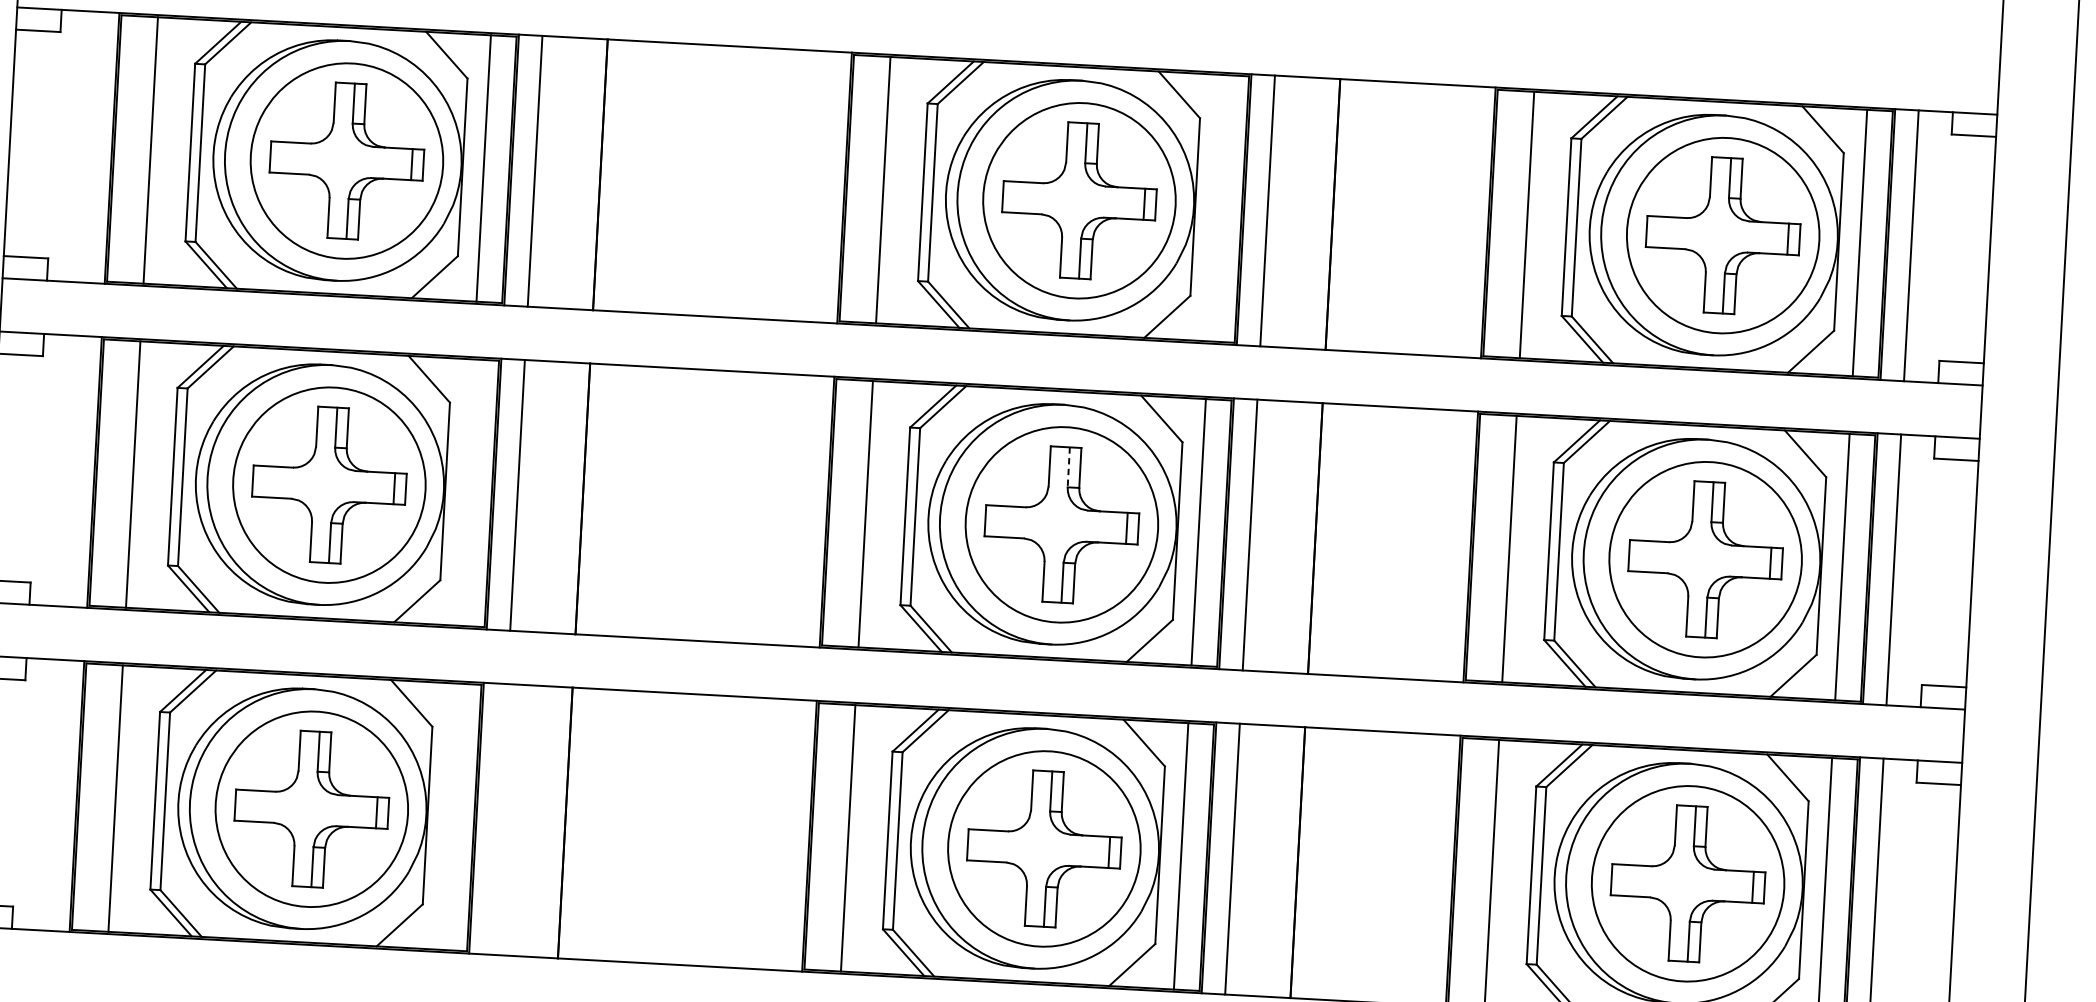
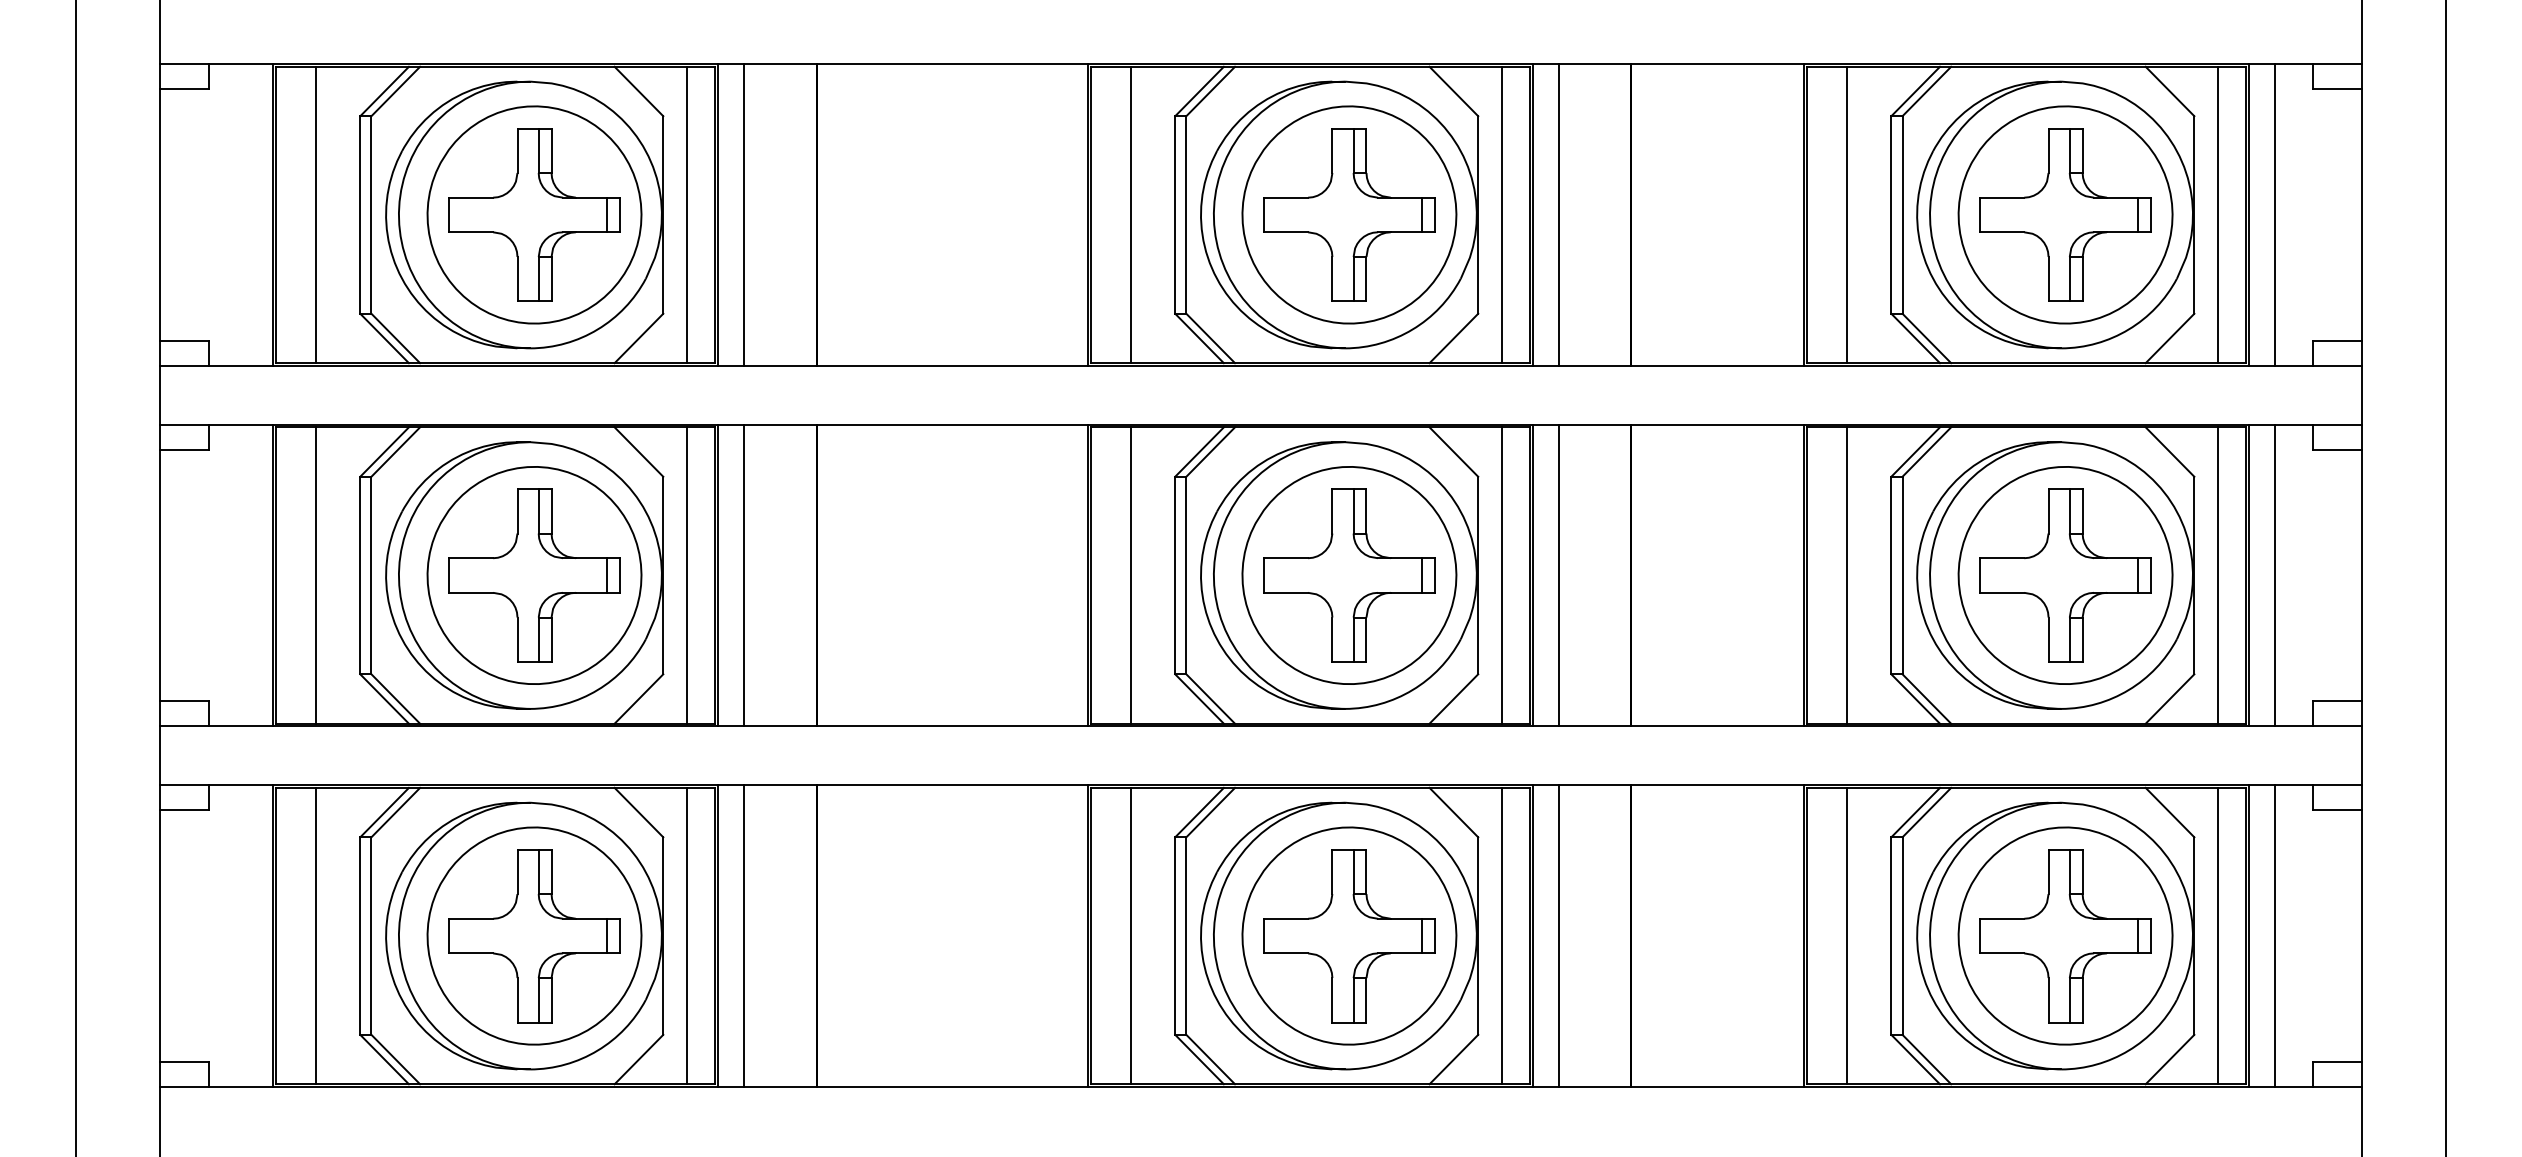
line: (1216, 207) -> (1501, 214), added
line: (1068, 467) -> (1353, 511), dashed -> solid
line: (466, 492) -> (686, 575), added
line: (448, 816) -> (686, 935), added
line: (499, 818) -> (743, 935), added

